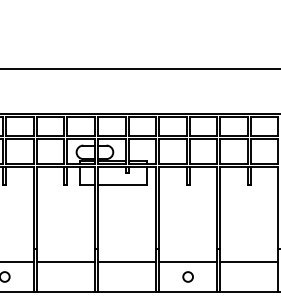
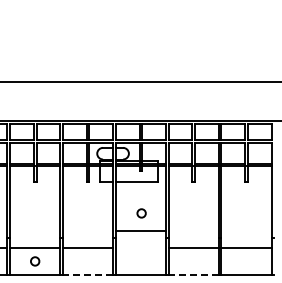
line: (126, 262) -> (140, 231), moved
circle: (187, 277) -> (141, 213), moved
line: (65, 292) -> (87, 274), solid -> dashed
line: (187, 292) -> (193, 274), solid -> dashed

